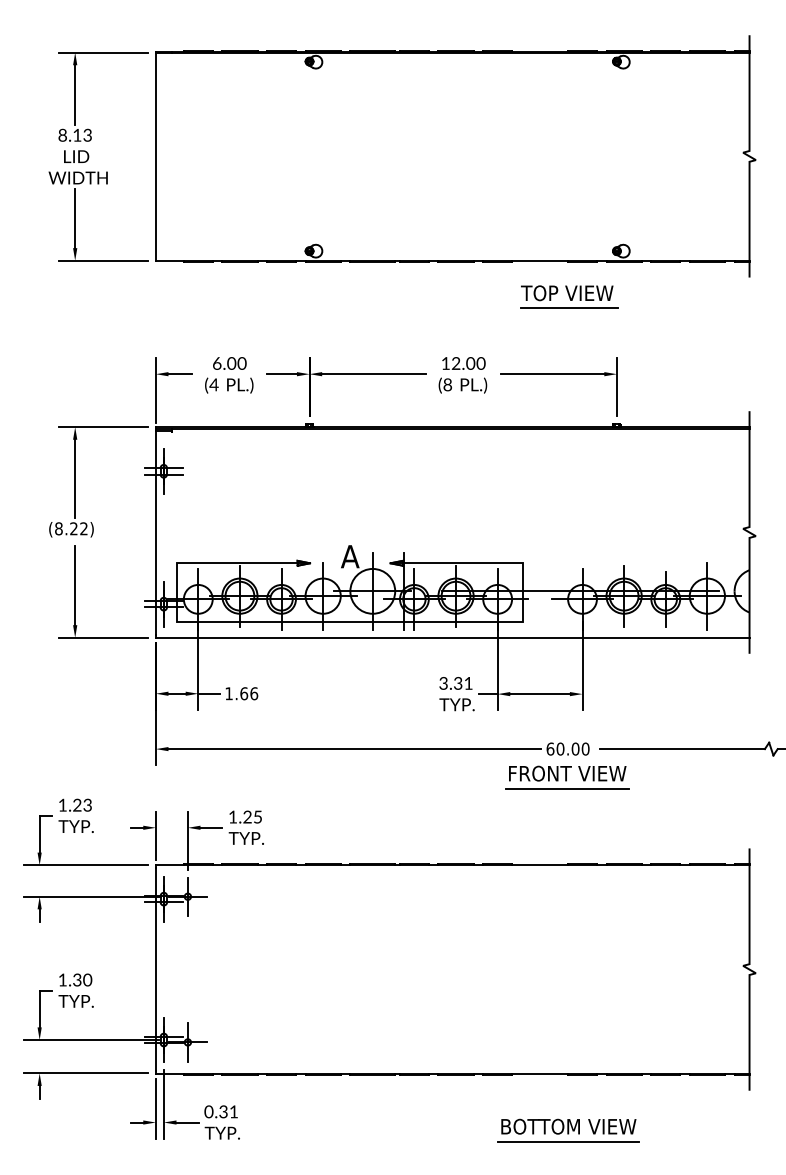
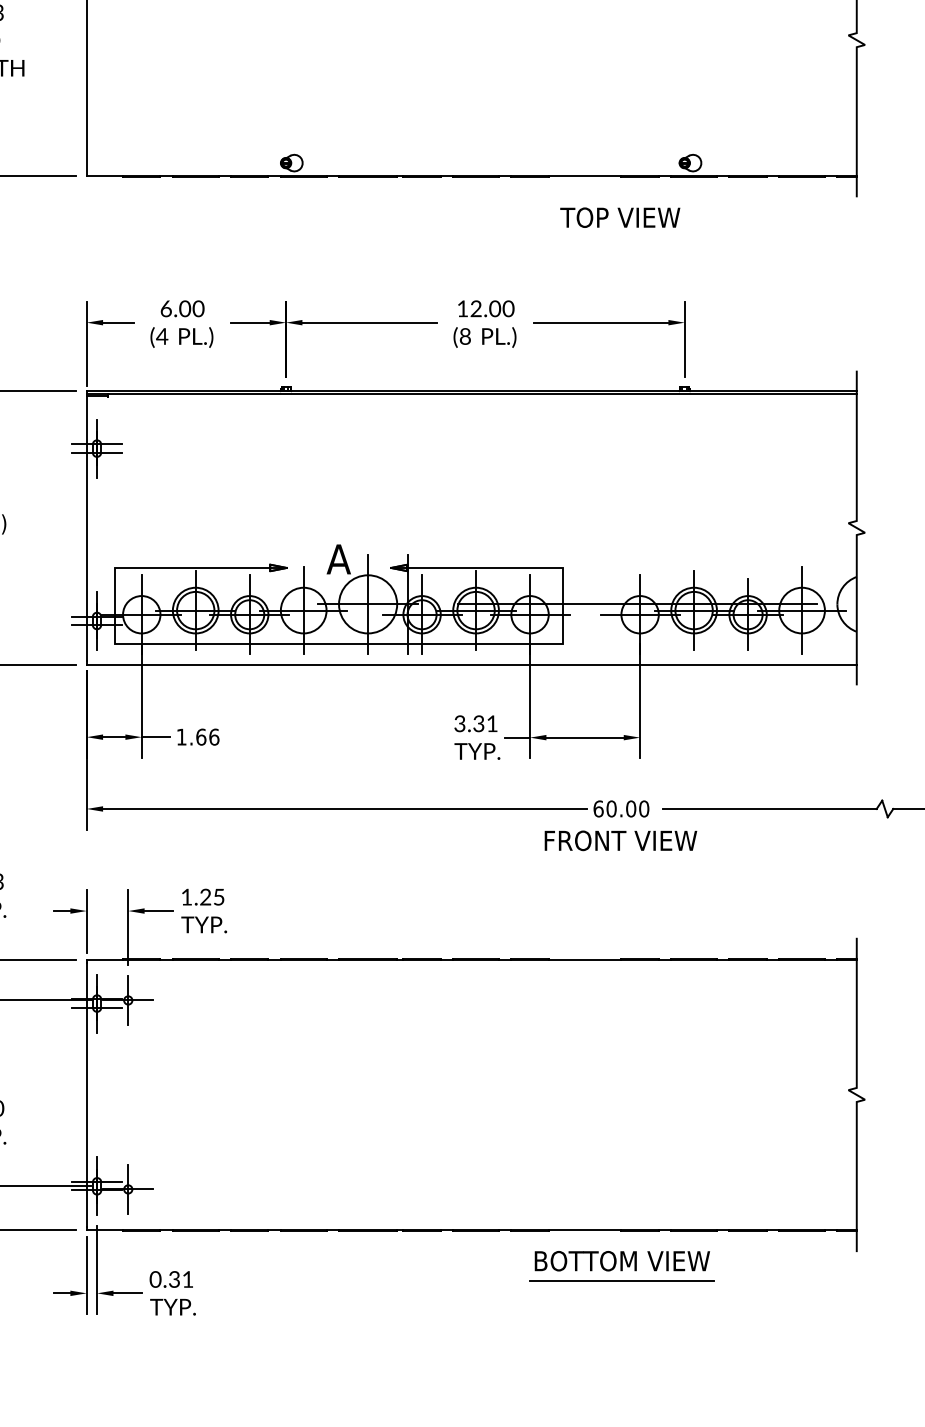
line: (568, 308) -> (621, 237), removed
line: (567, 788) -> (620, 860), removed
part: (568, 1130) -> (621, 1266), moved

